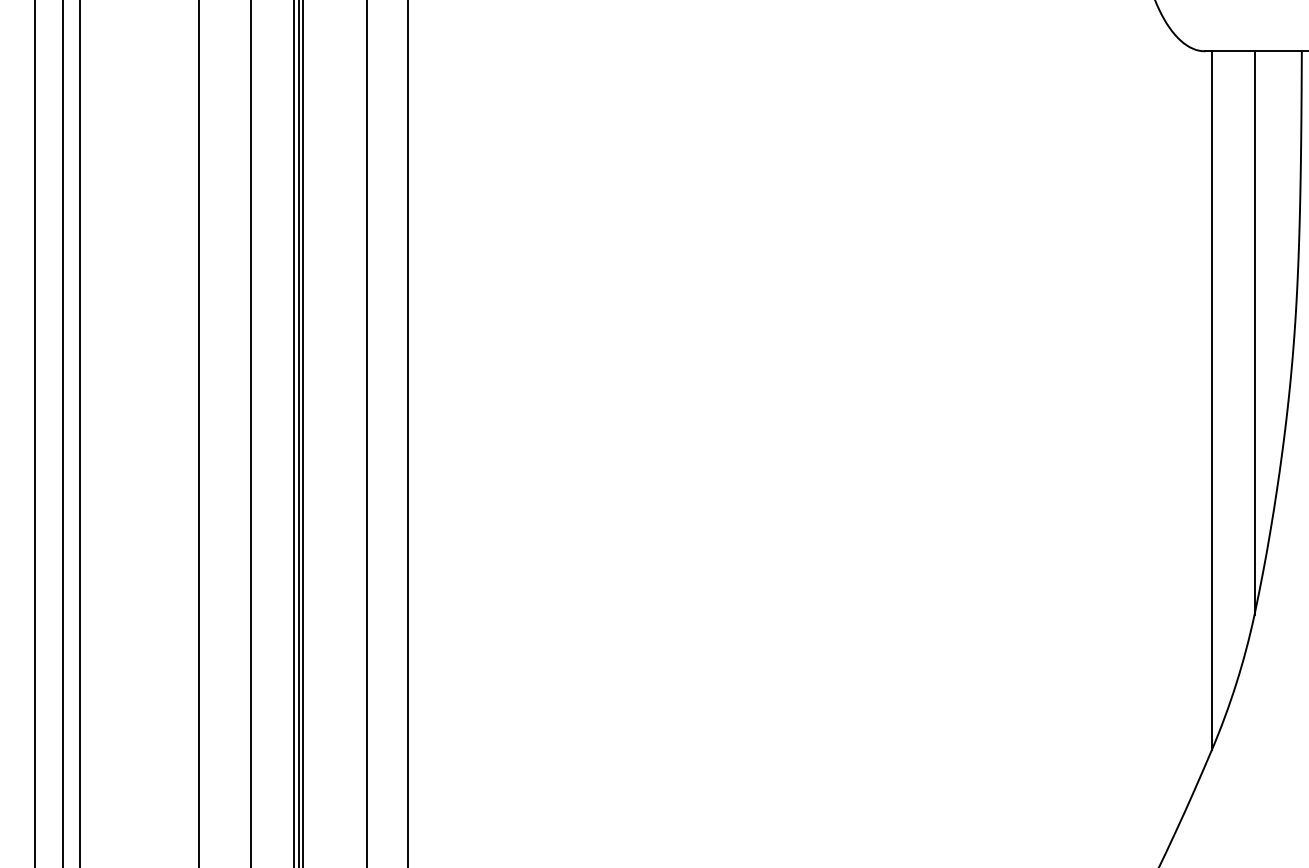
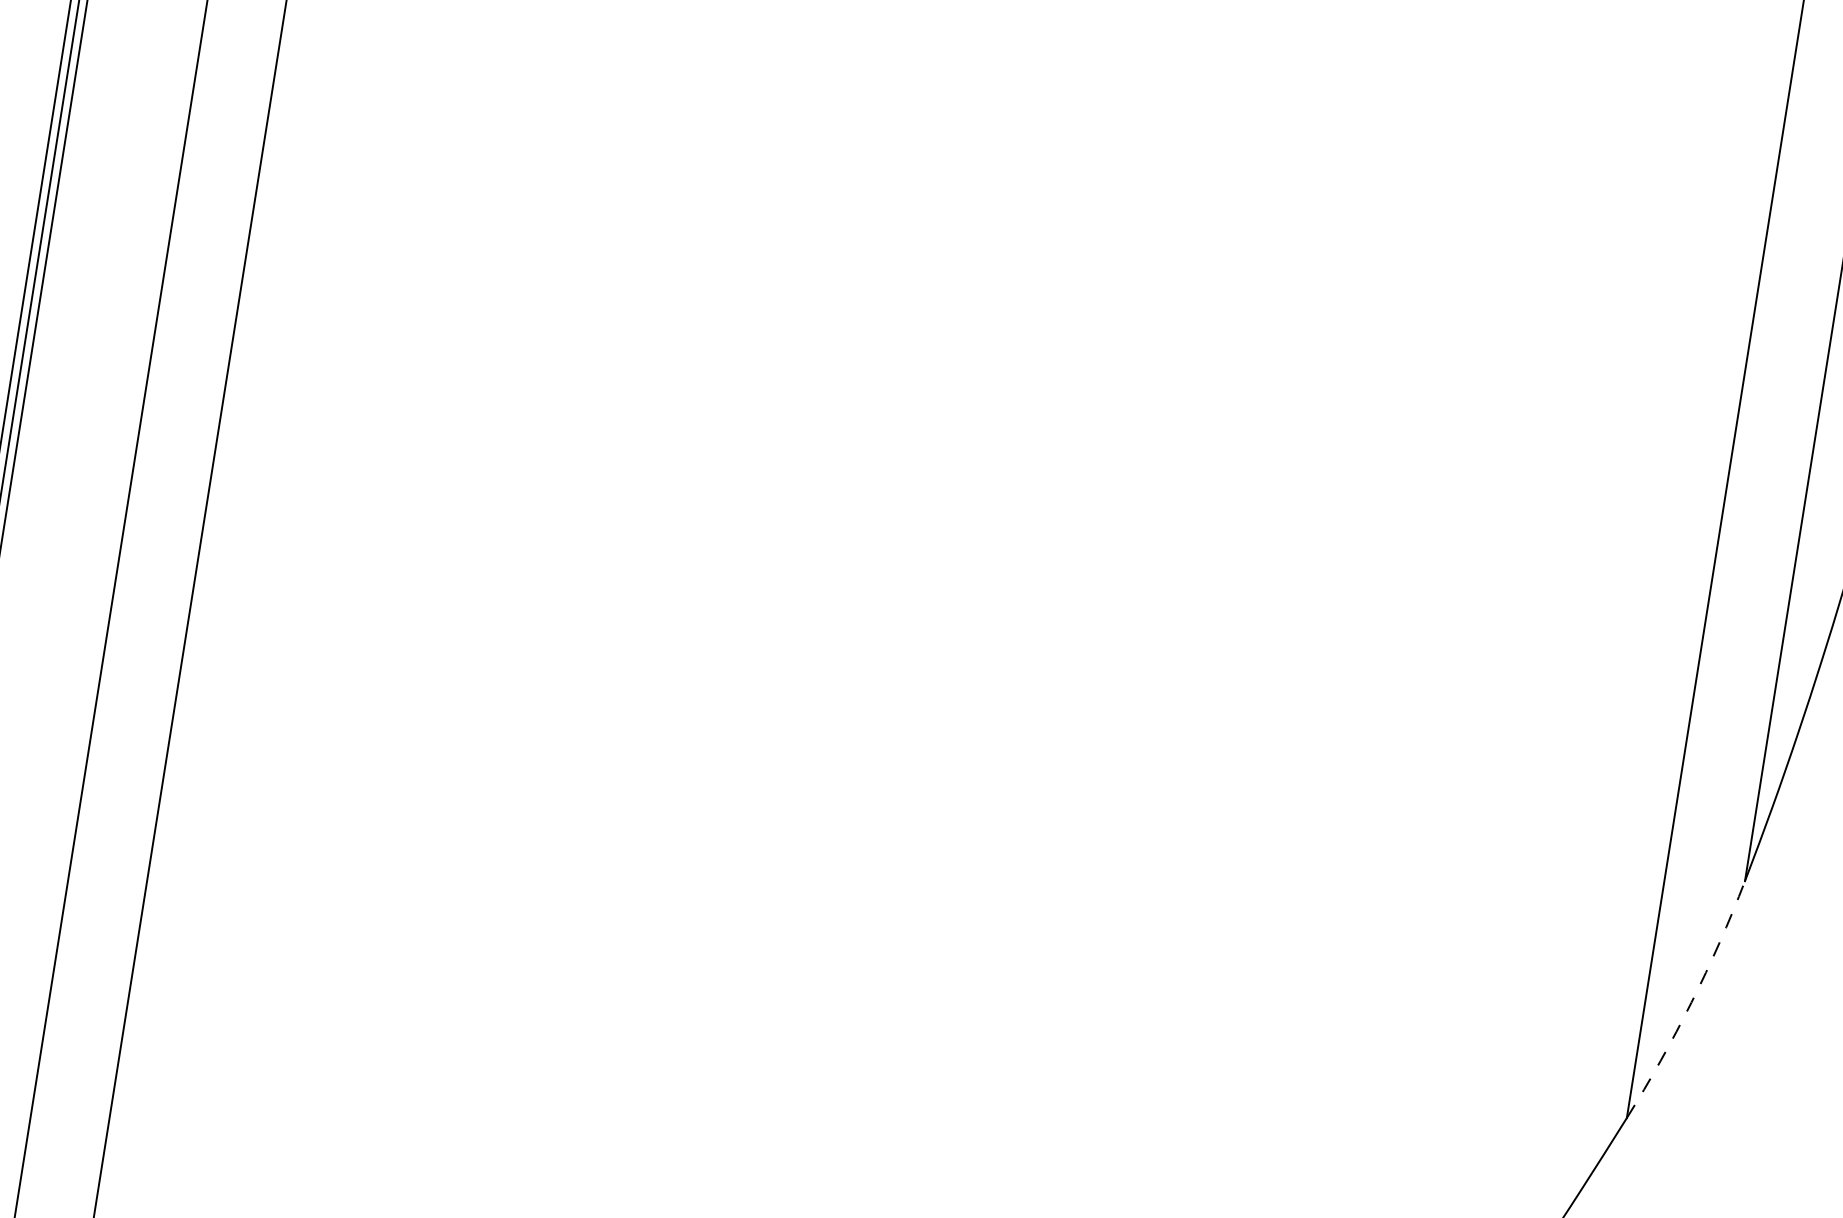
arc: (1236, 683) -> (1691, 1002), solid -> dashed

